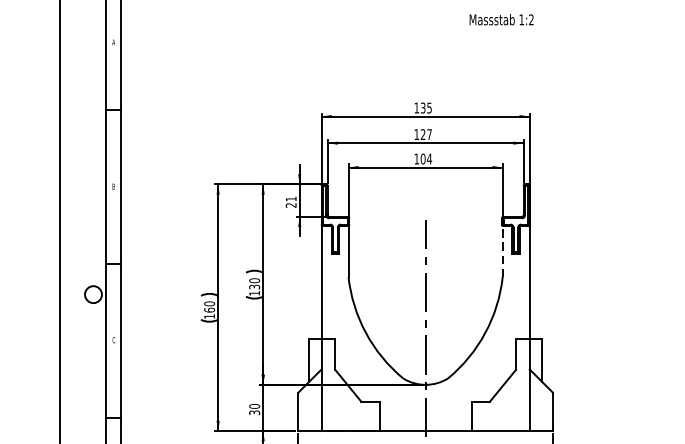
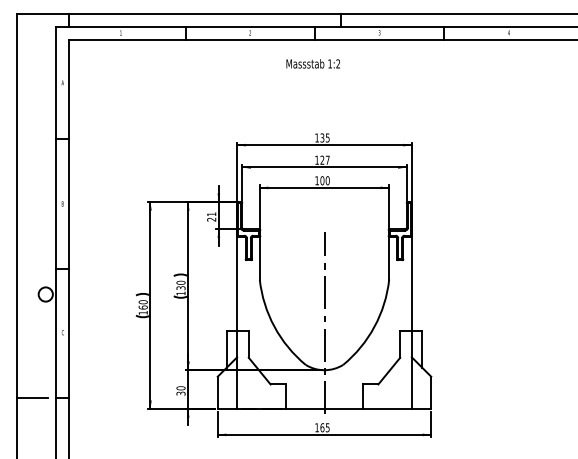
text: (500, 19) -> (312, 63), moved
text: (429, 158) -> (327, 180), 104 -> 100
line: (503, 250) -> (389, 257), dashed -> solid
line: (77, 418) -> (32, 398), added

